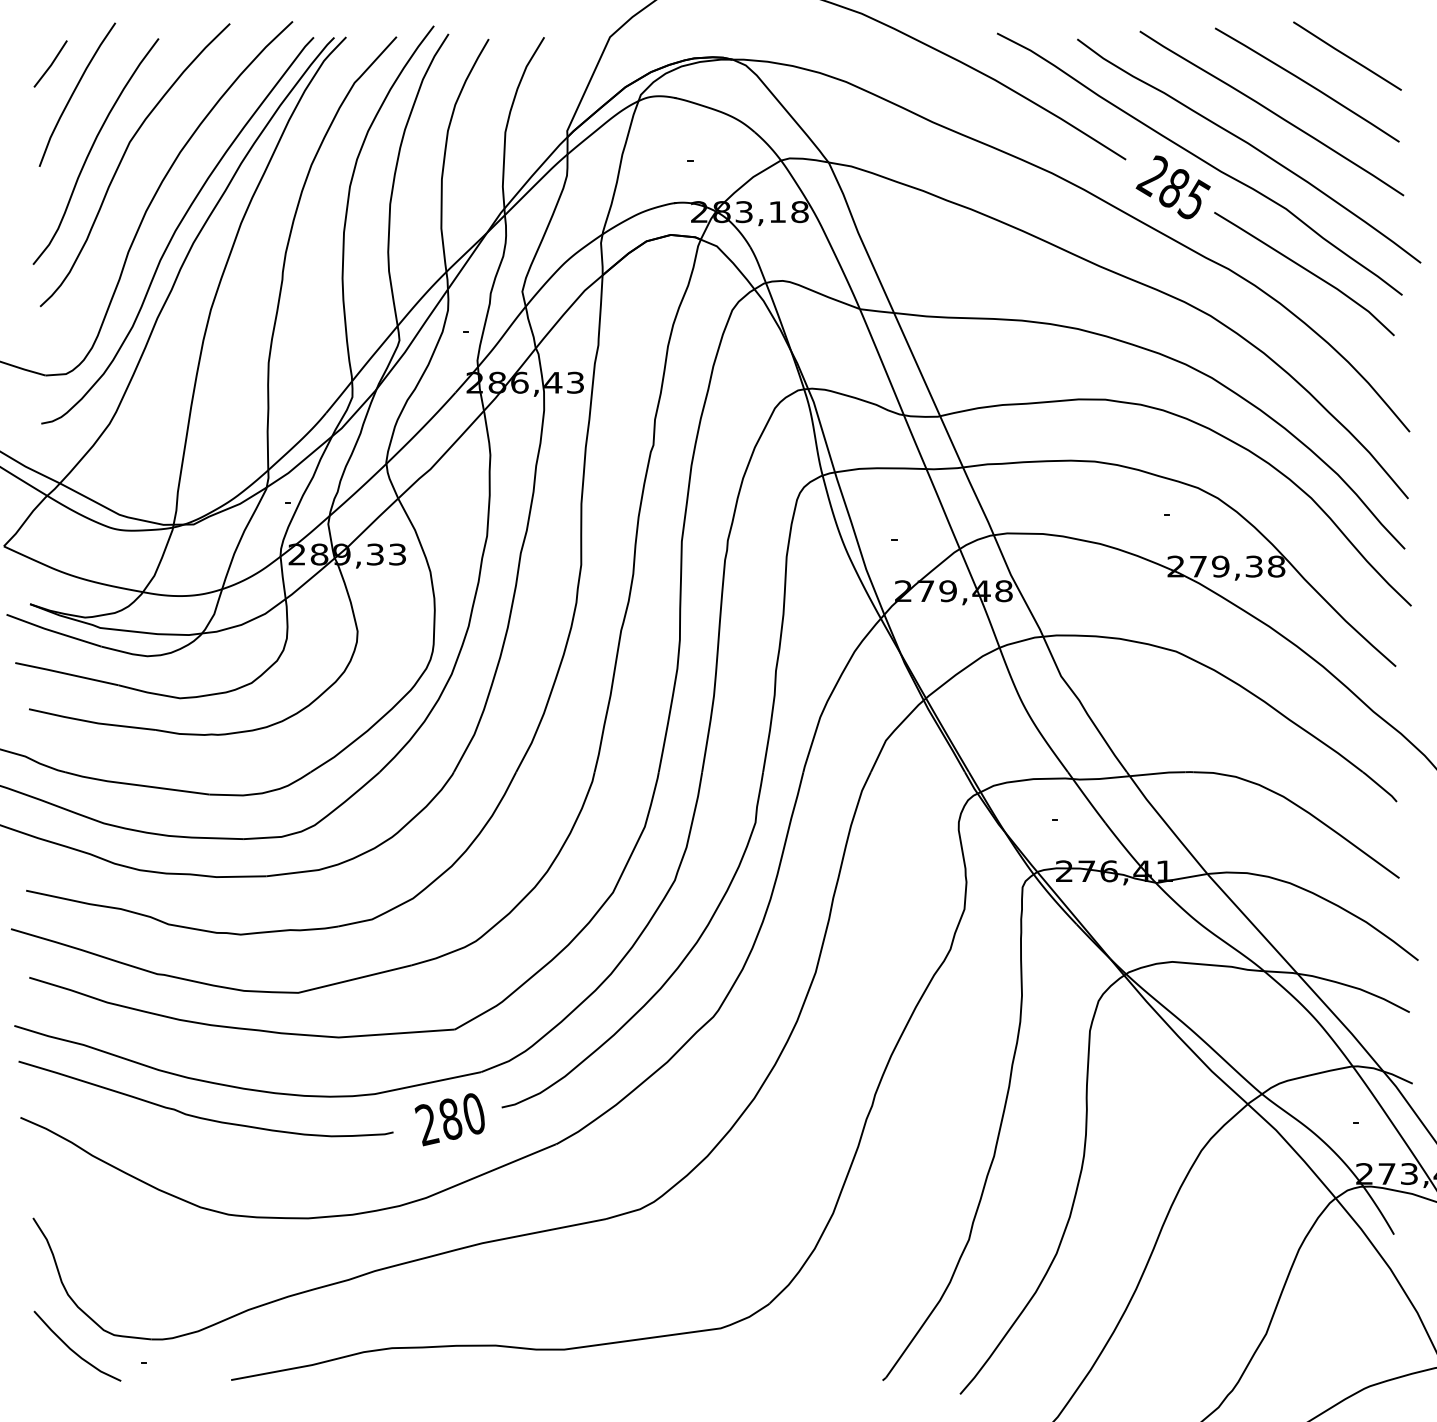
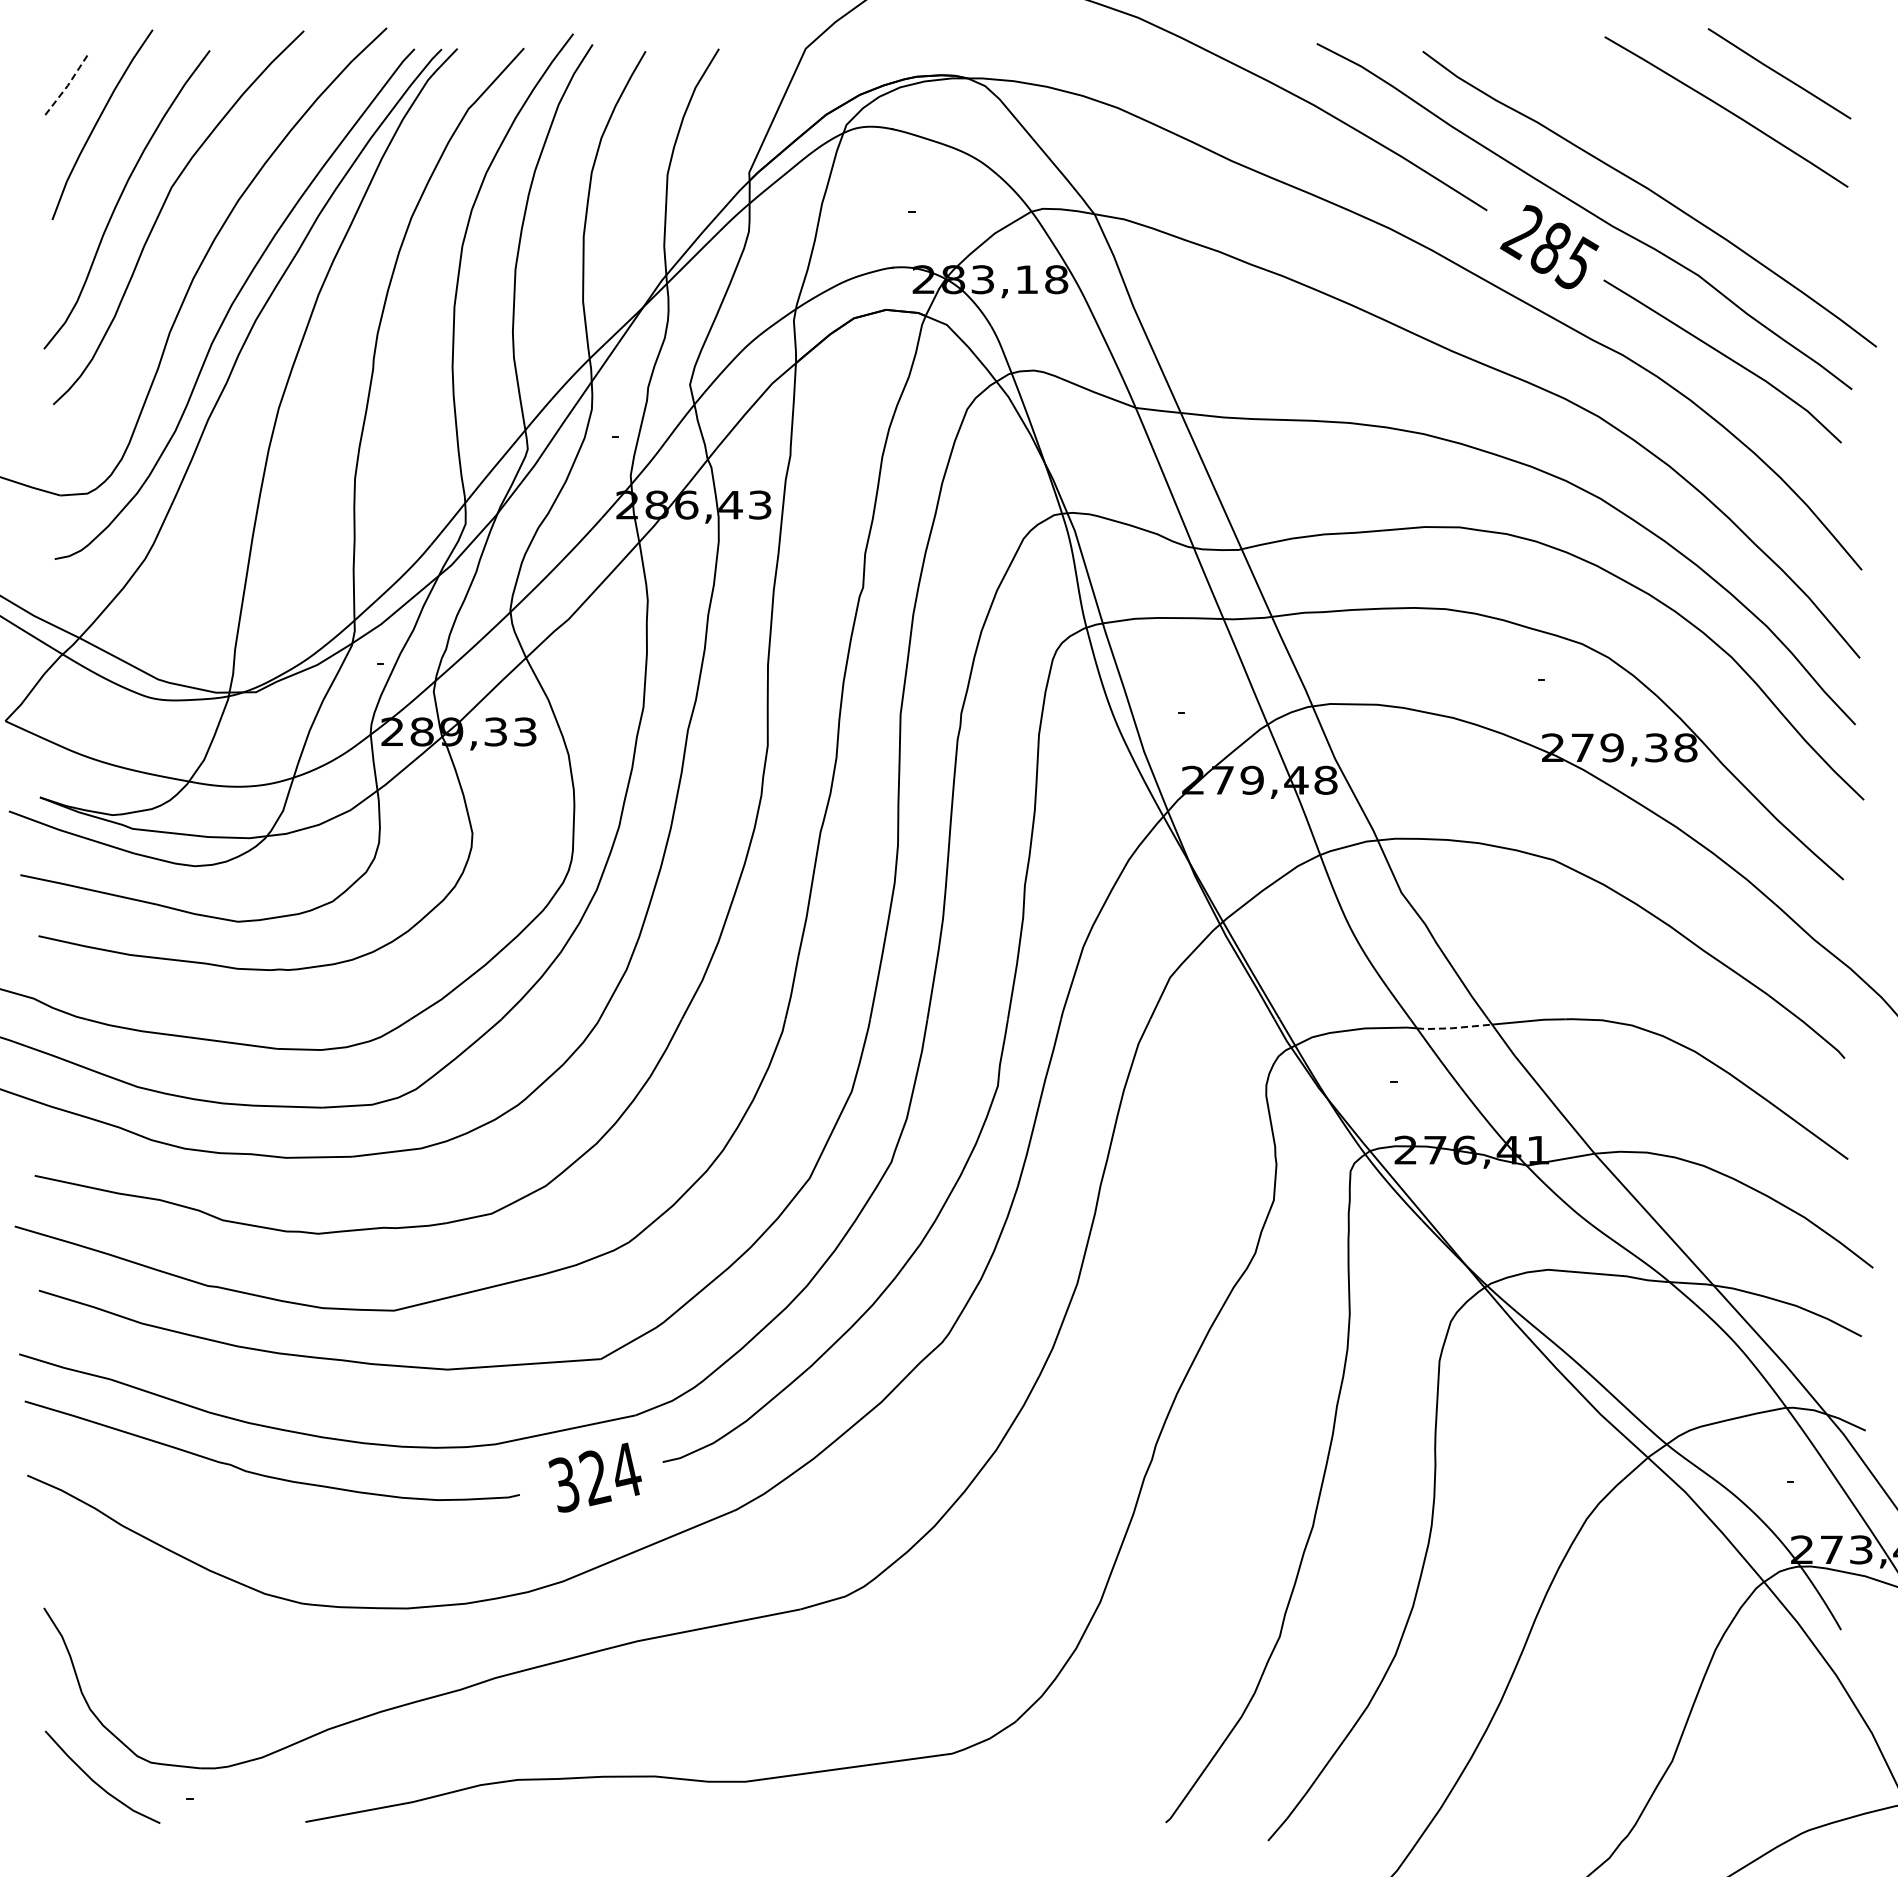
line: (51, 64) -> (68, 84), solid -> dashed
curve: (1271, 112) -> (1679, 148), removed
line: (1100, 779) -> (1453, 1028), solid -> dashed
text: (450, 1119) -> (594, 1477), 280 -> 324

